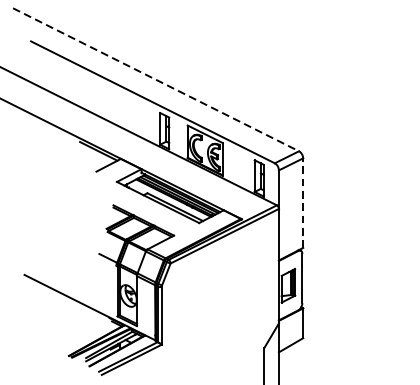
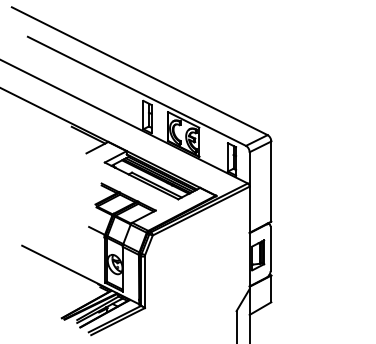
line: (155, 80) -> (139, 71), dashed -> solid
line: (303, 203) -> (271, 181), dashed -> solid

